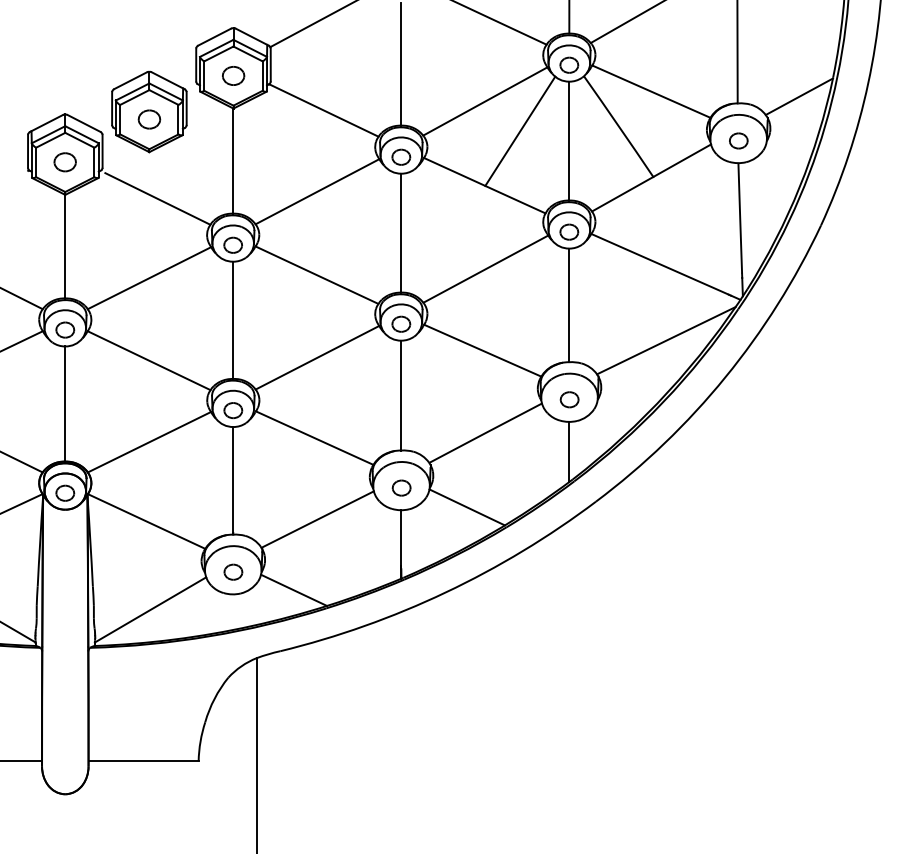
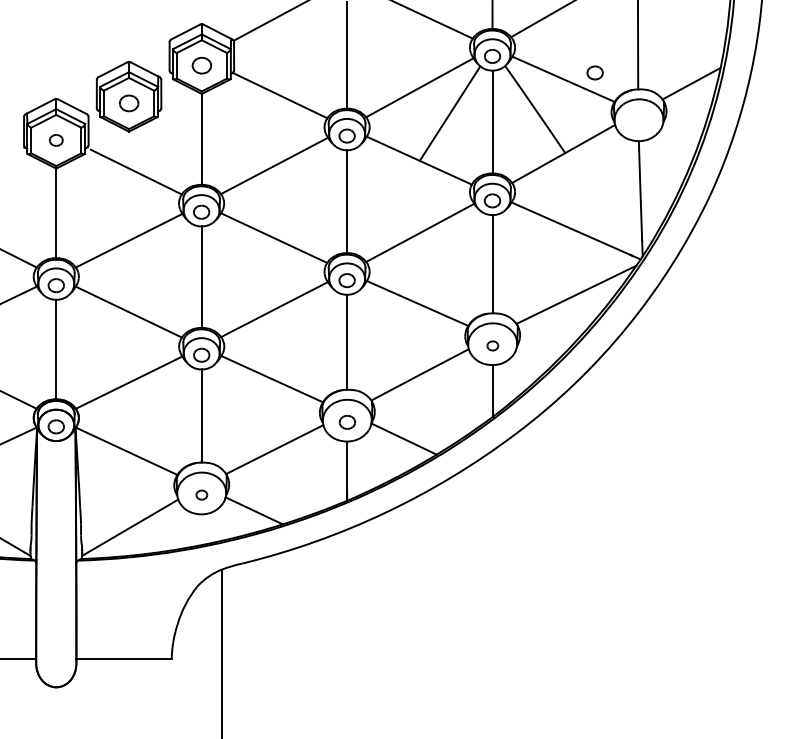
part: (738, 140) -> (594, 72), moved
part: (65, 162) -> (56, 140), size x0.7
part: (569, 399) -> (492, 345), size x0.7
part: (233, 571) -> (201, 494), size x0.7

